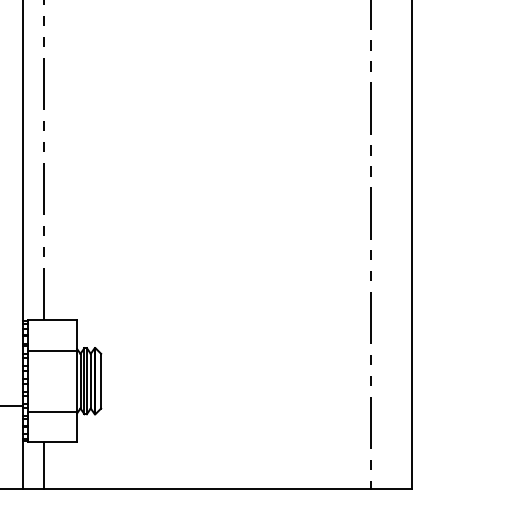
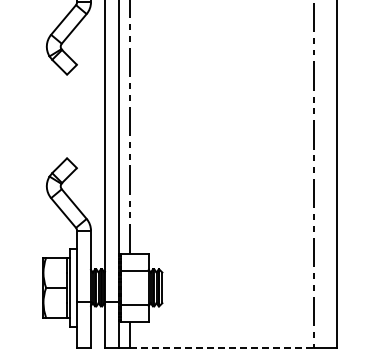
line: (206, 489) -> (221, 348), solid -> dashed

